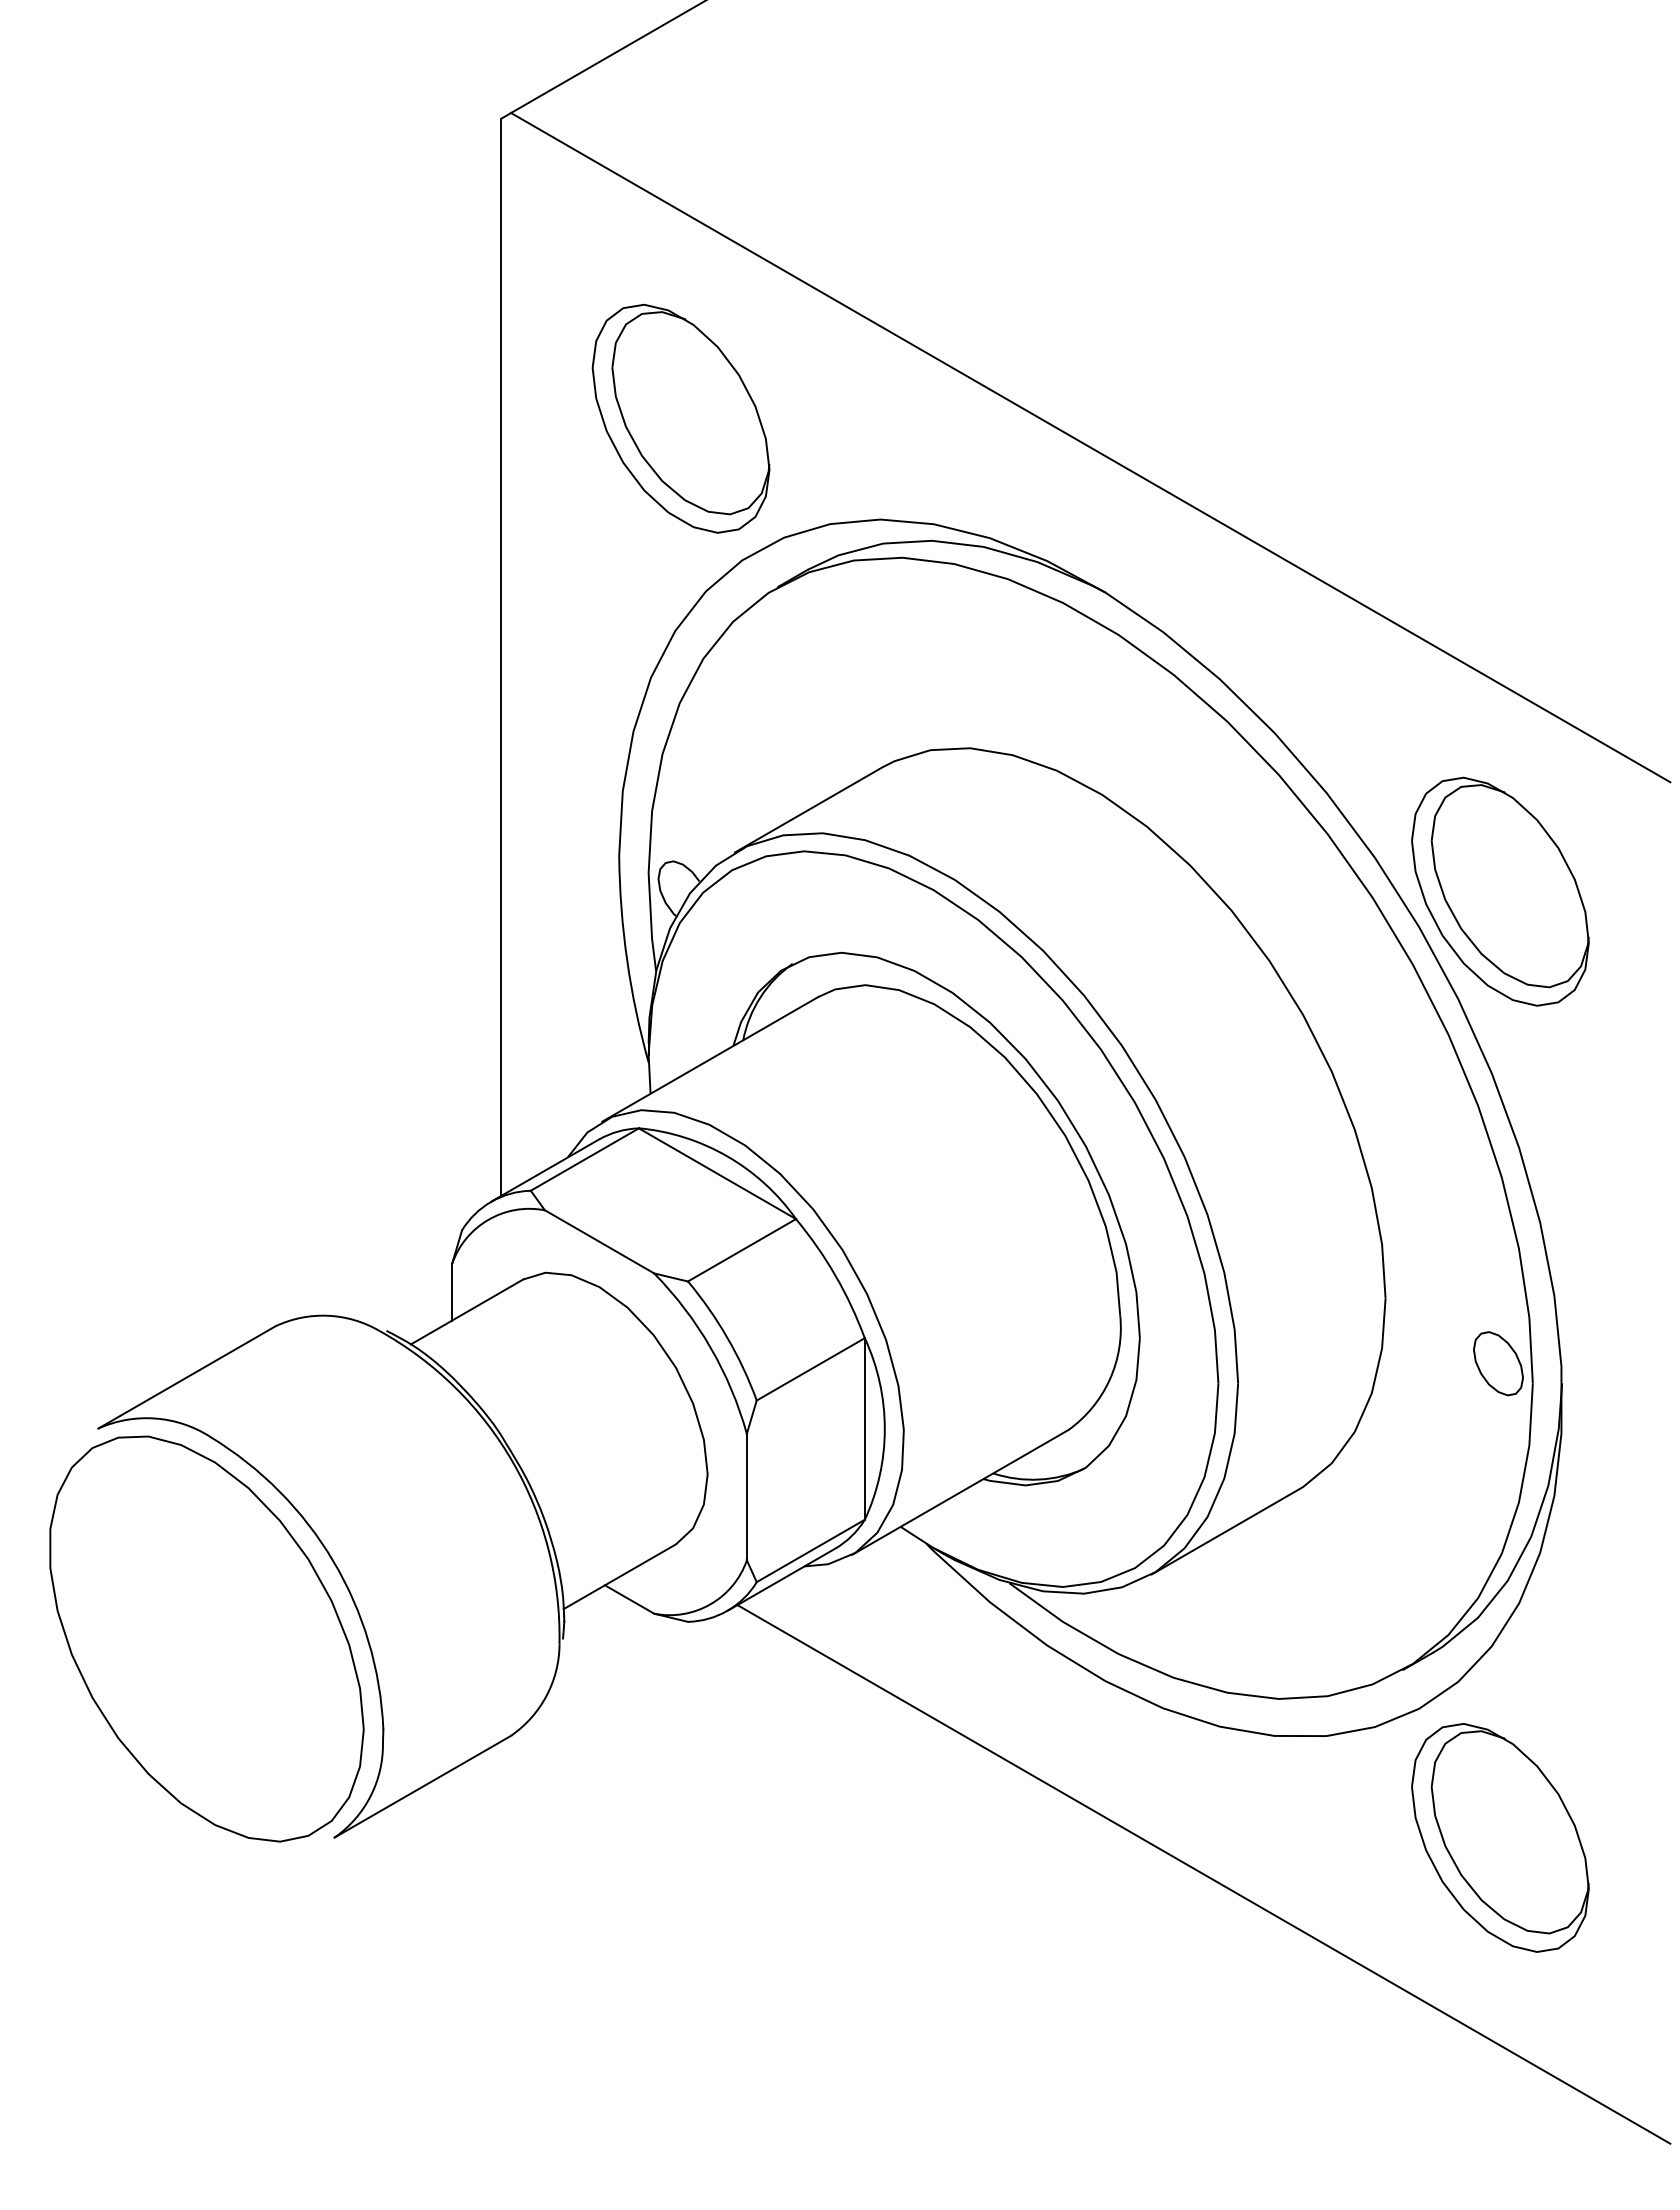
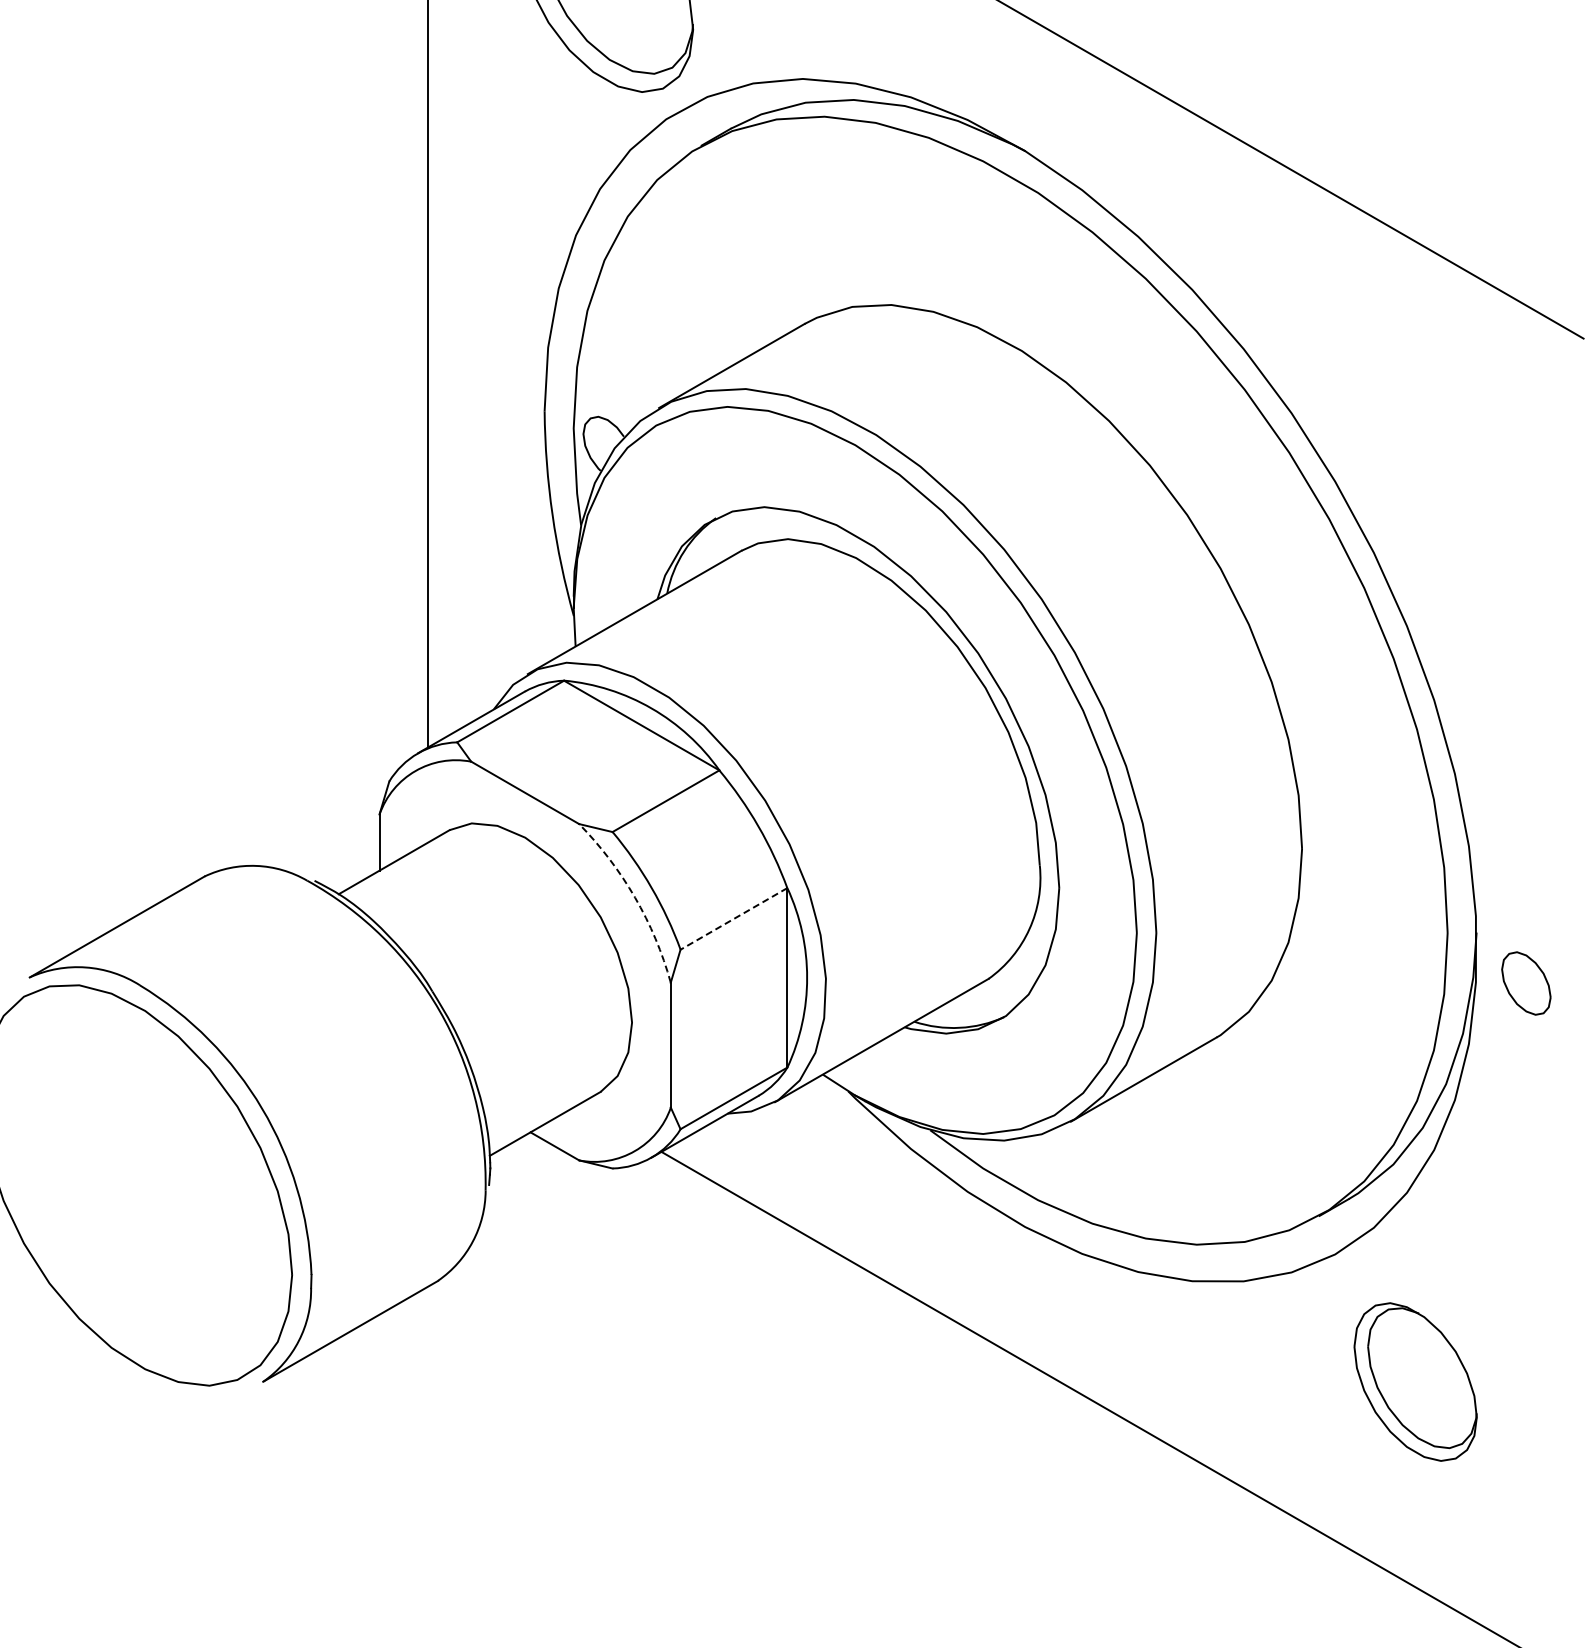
part: (1500, 891) -> (1415, 446), removed
arc: (710, 1347) -> (634, 897), solid -> dashed
part: (1498, 1363) -> (1526, 983), moved
line: (810, 1369) -> (733, 919), solid -> dashed
part: (1500, 1837) -> (1415, 1381), size x0.7

